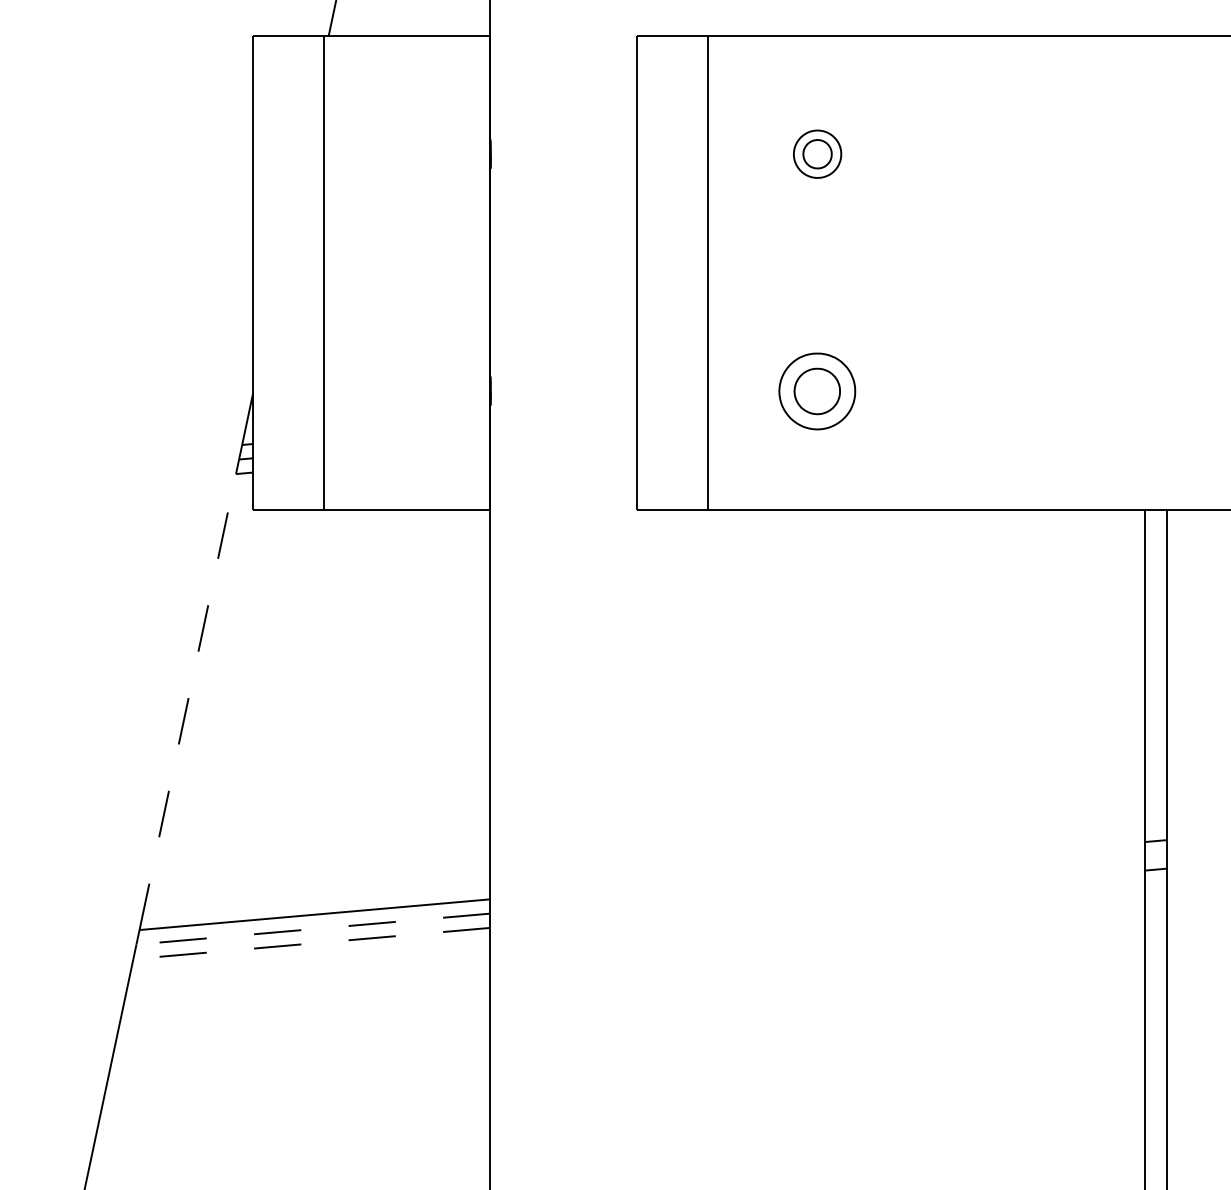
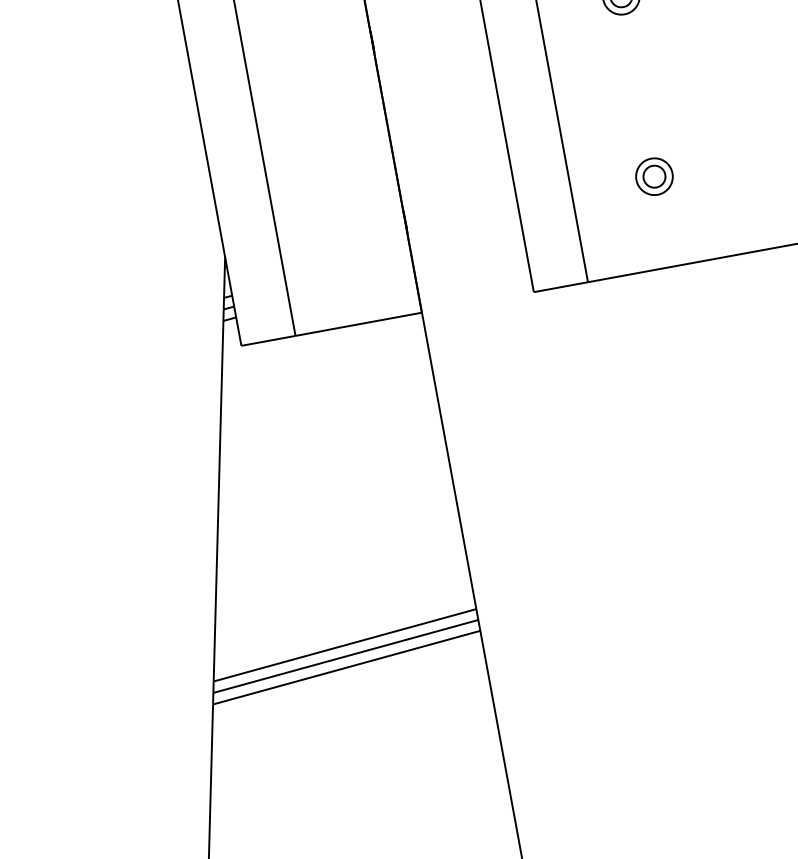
part: (817, 390) -> (654, 176), size x0.62
line: (187, 701) -> (218, 500), dashed -> solid
line: (313, 929) -> (346, 656), dashed -> solid
line: (311, 943) -> (346, 667), dashed -> solid

